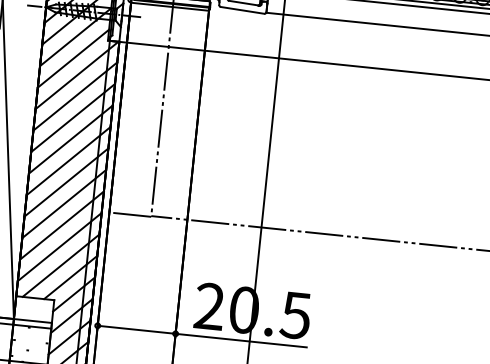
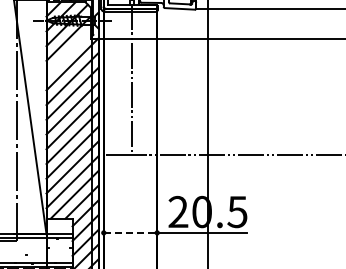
line: (73, 58) -> (68, 53), removed
line: (136, 329) -> (130, 232), solid -> dashed

